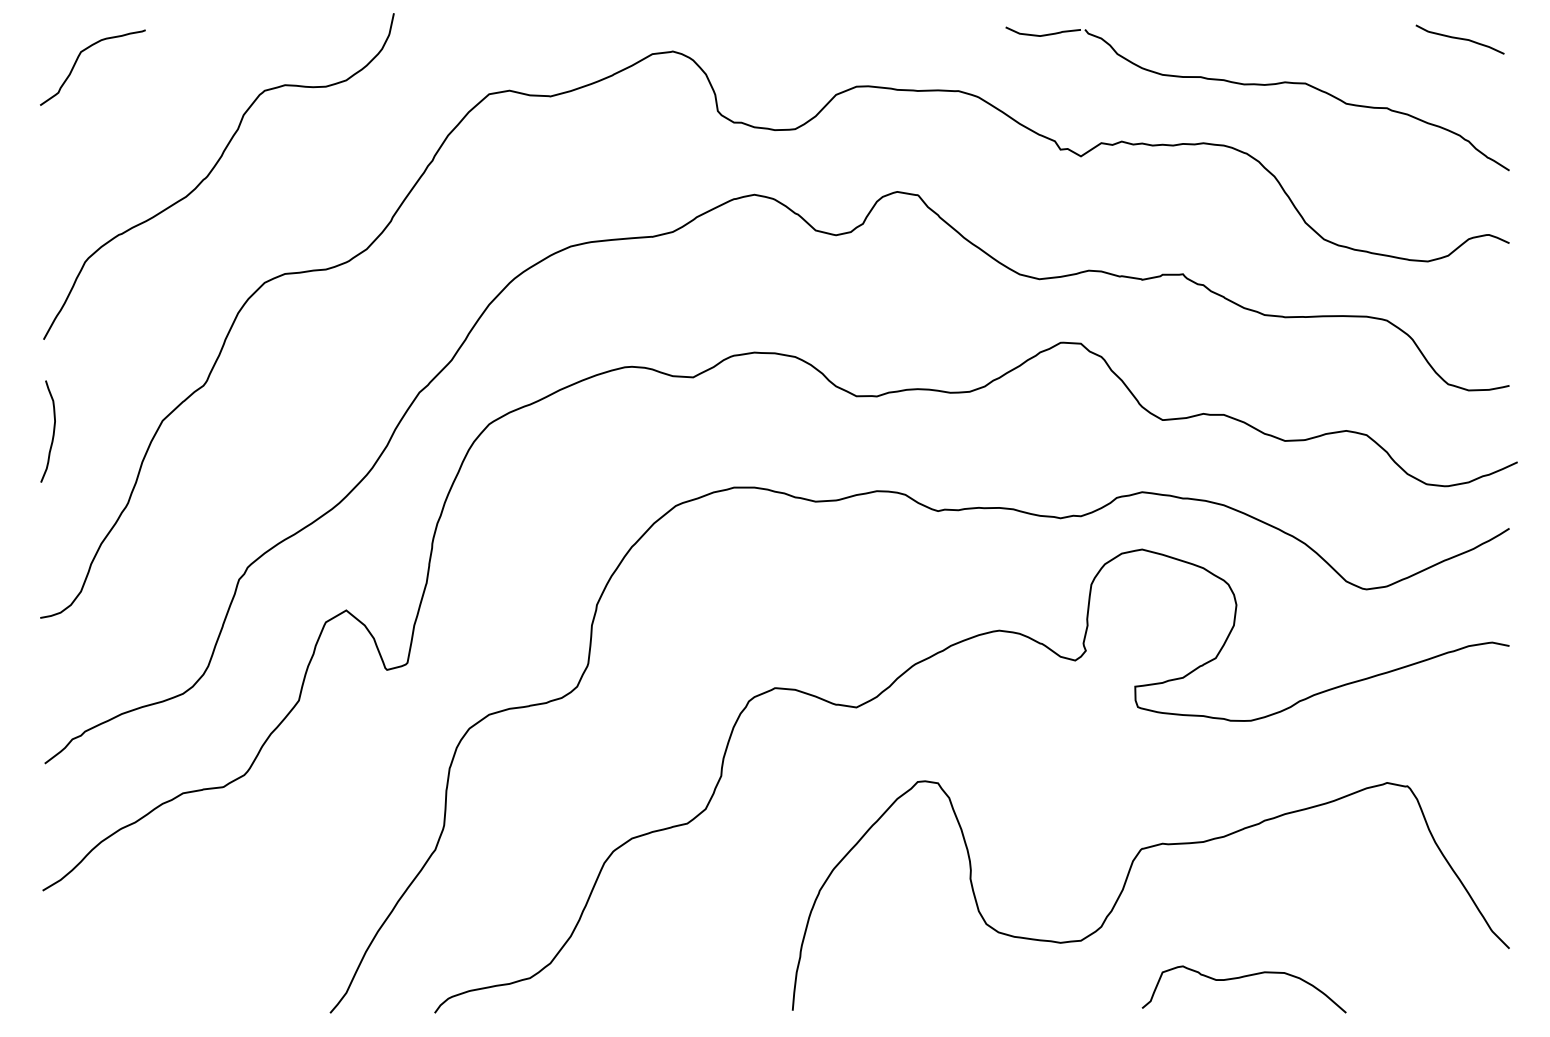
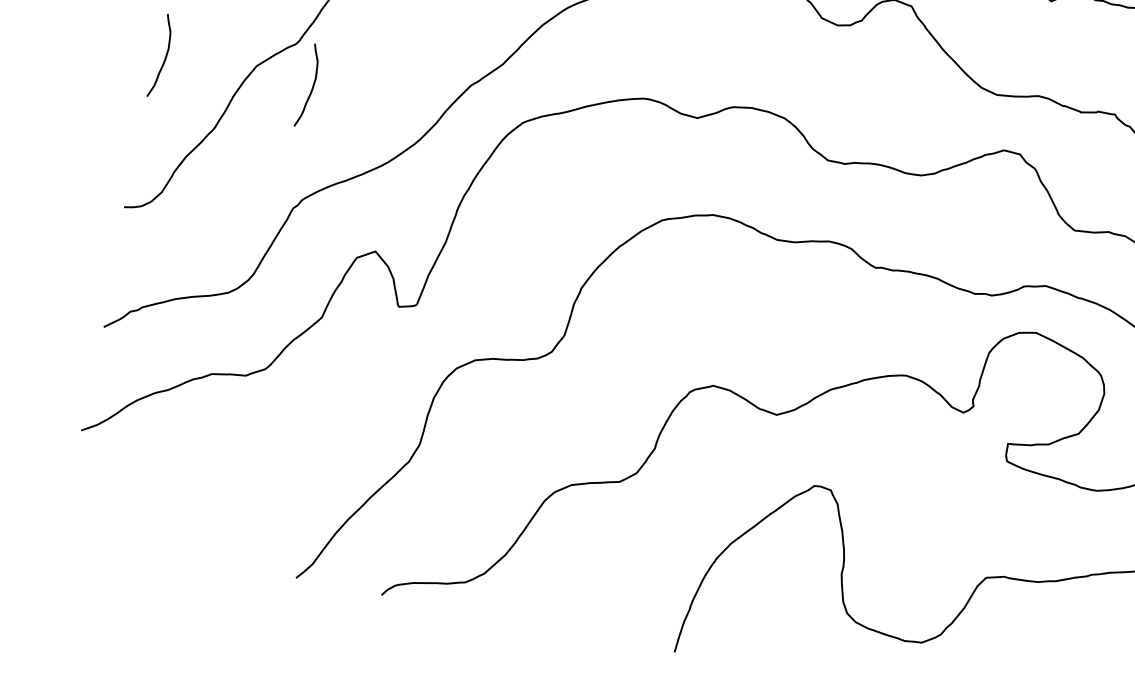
curve: (232, 433) -> (311, 88), added

